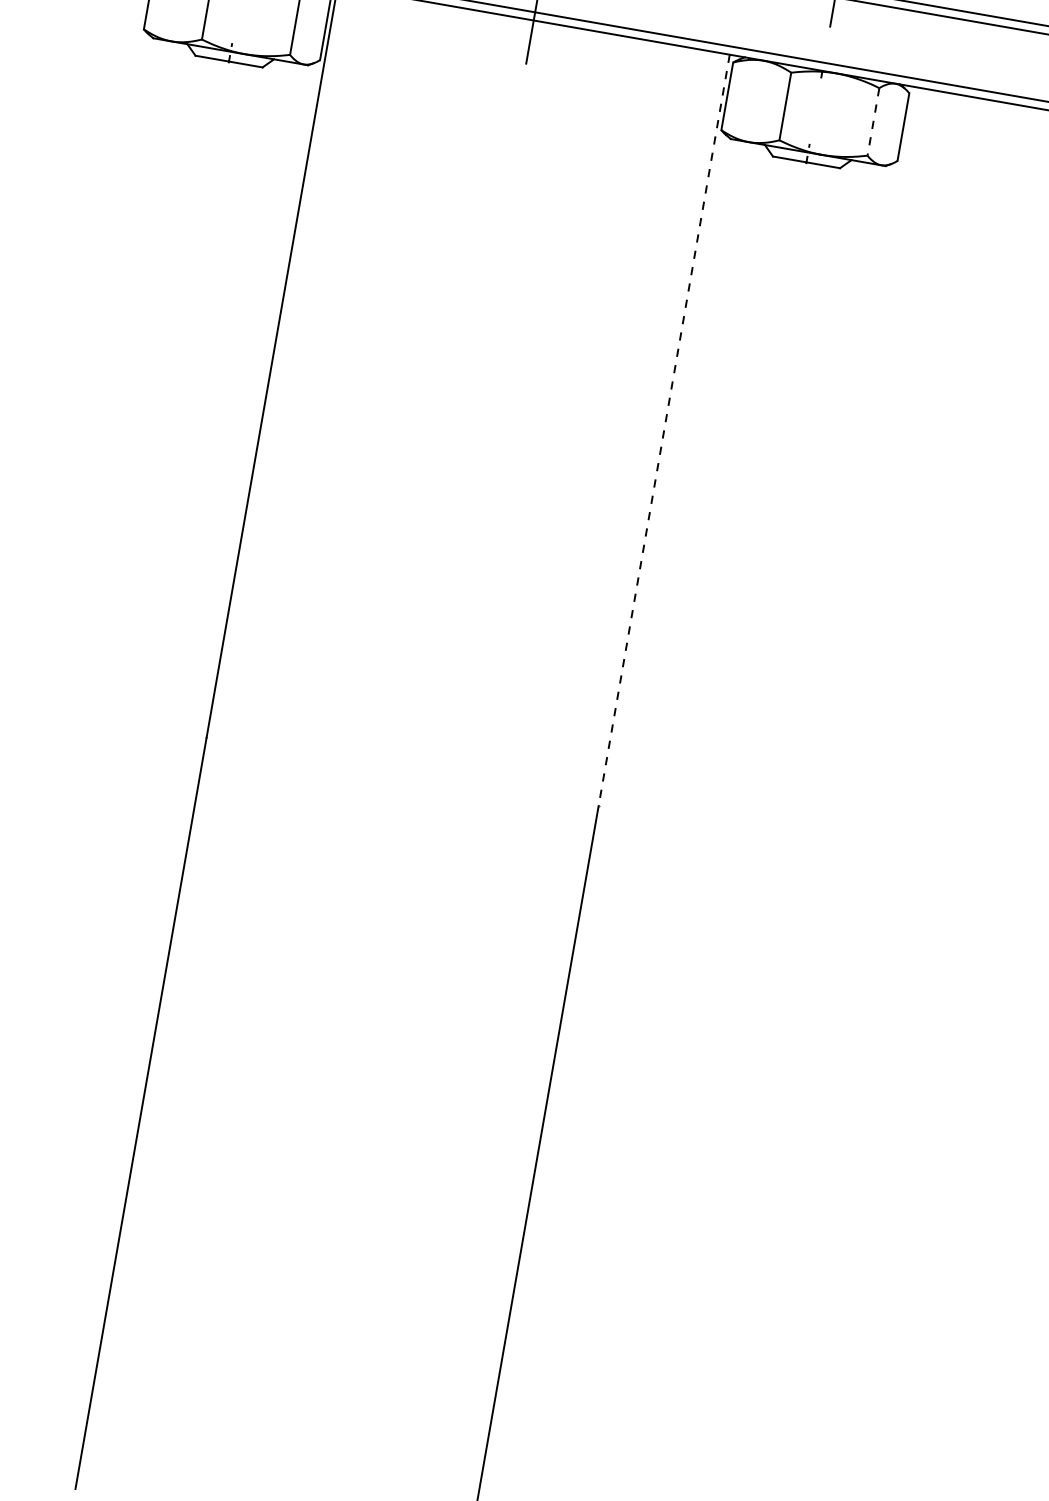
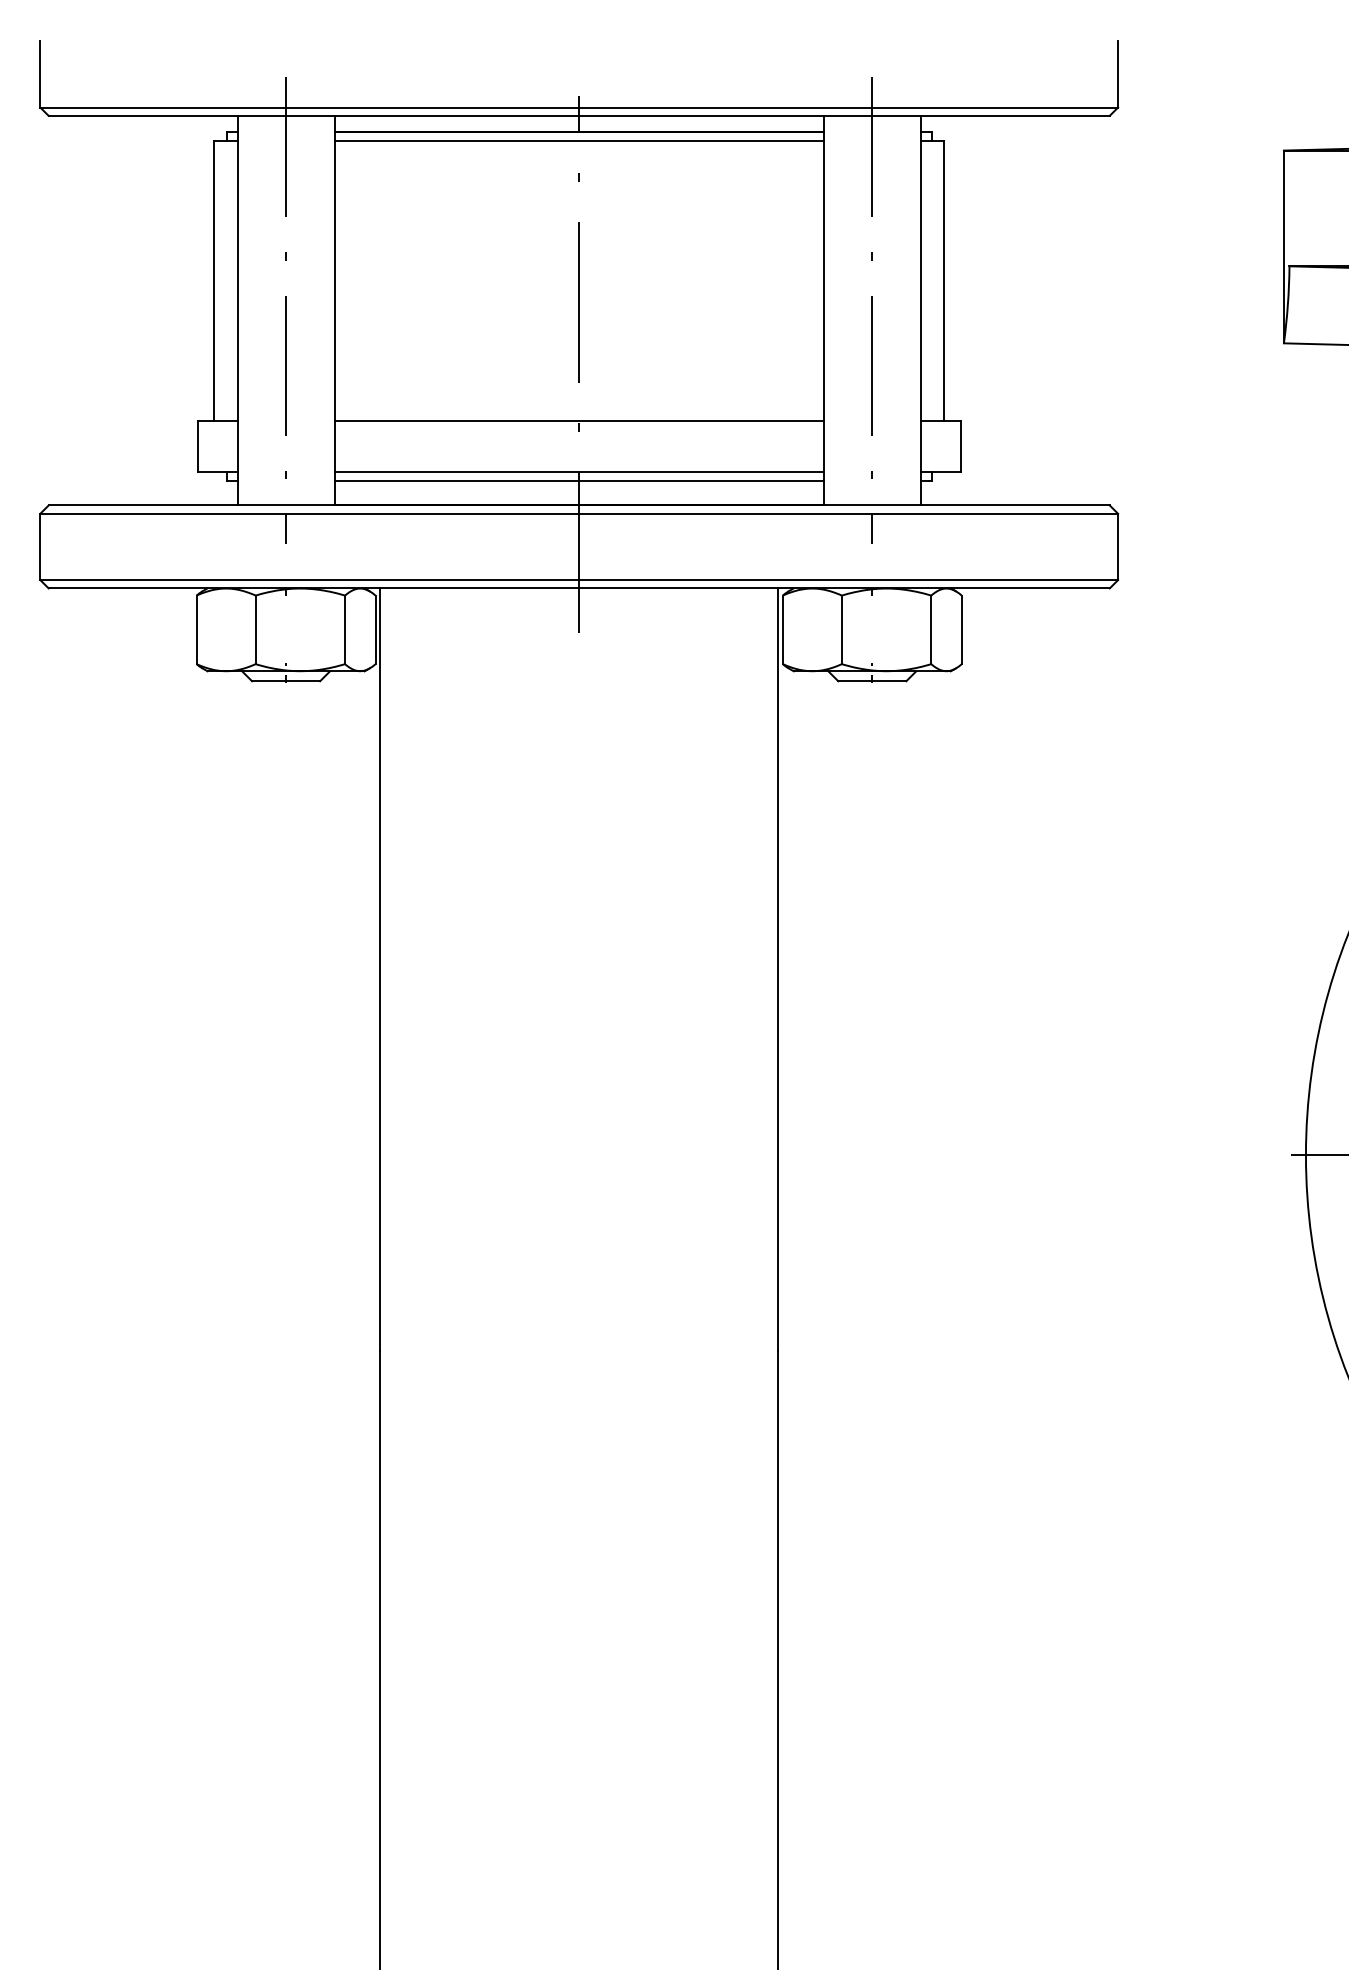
line: (873, 122) -> (931, 630), dashed -> solid
line: (664, 431) -> (778, 970), dashed -> solid

